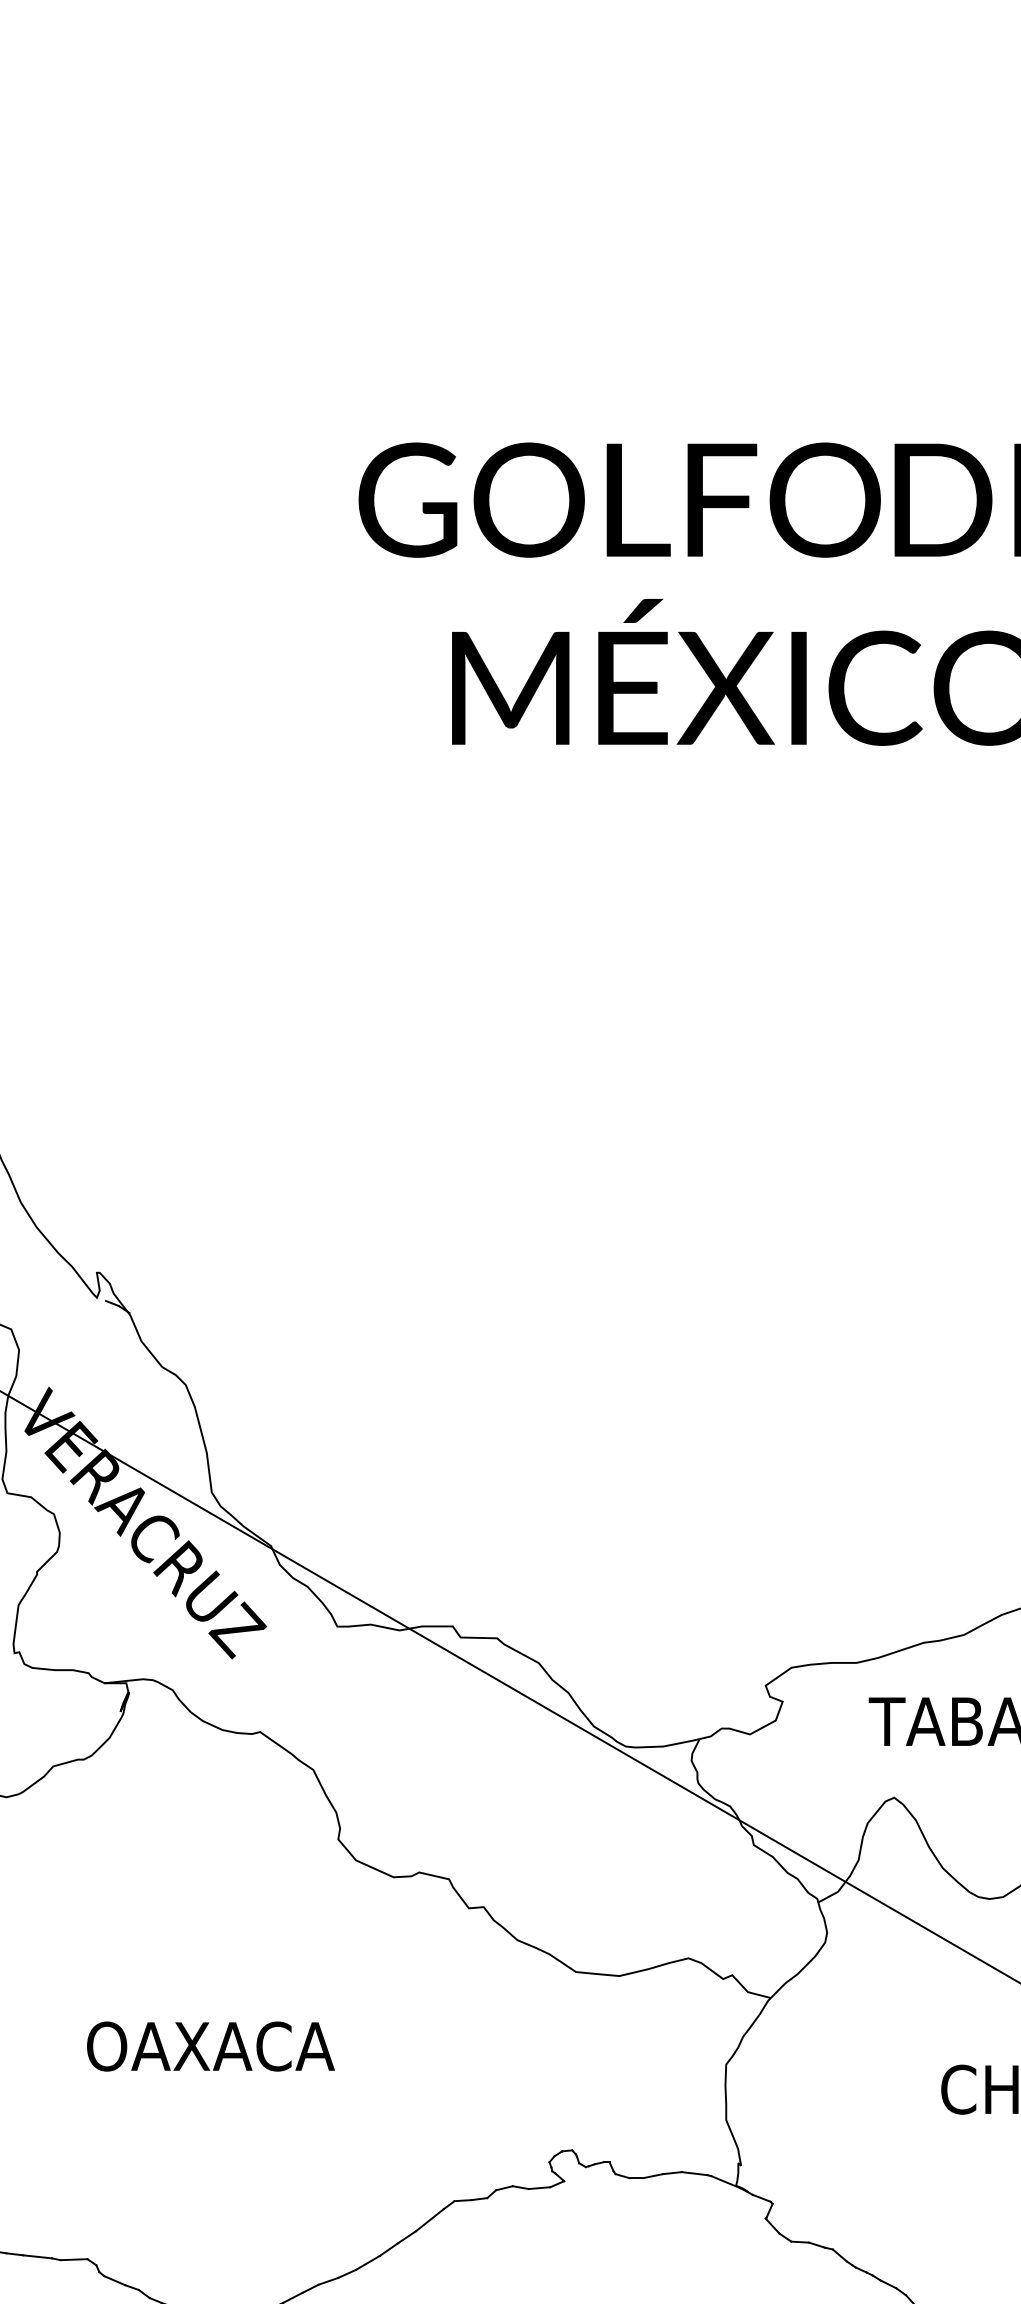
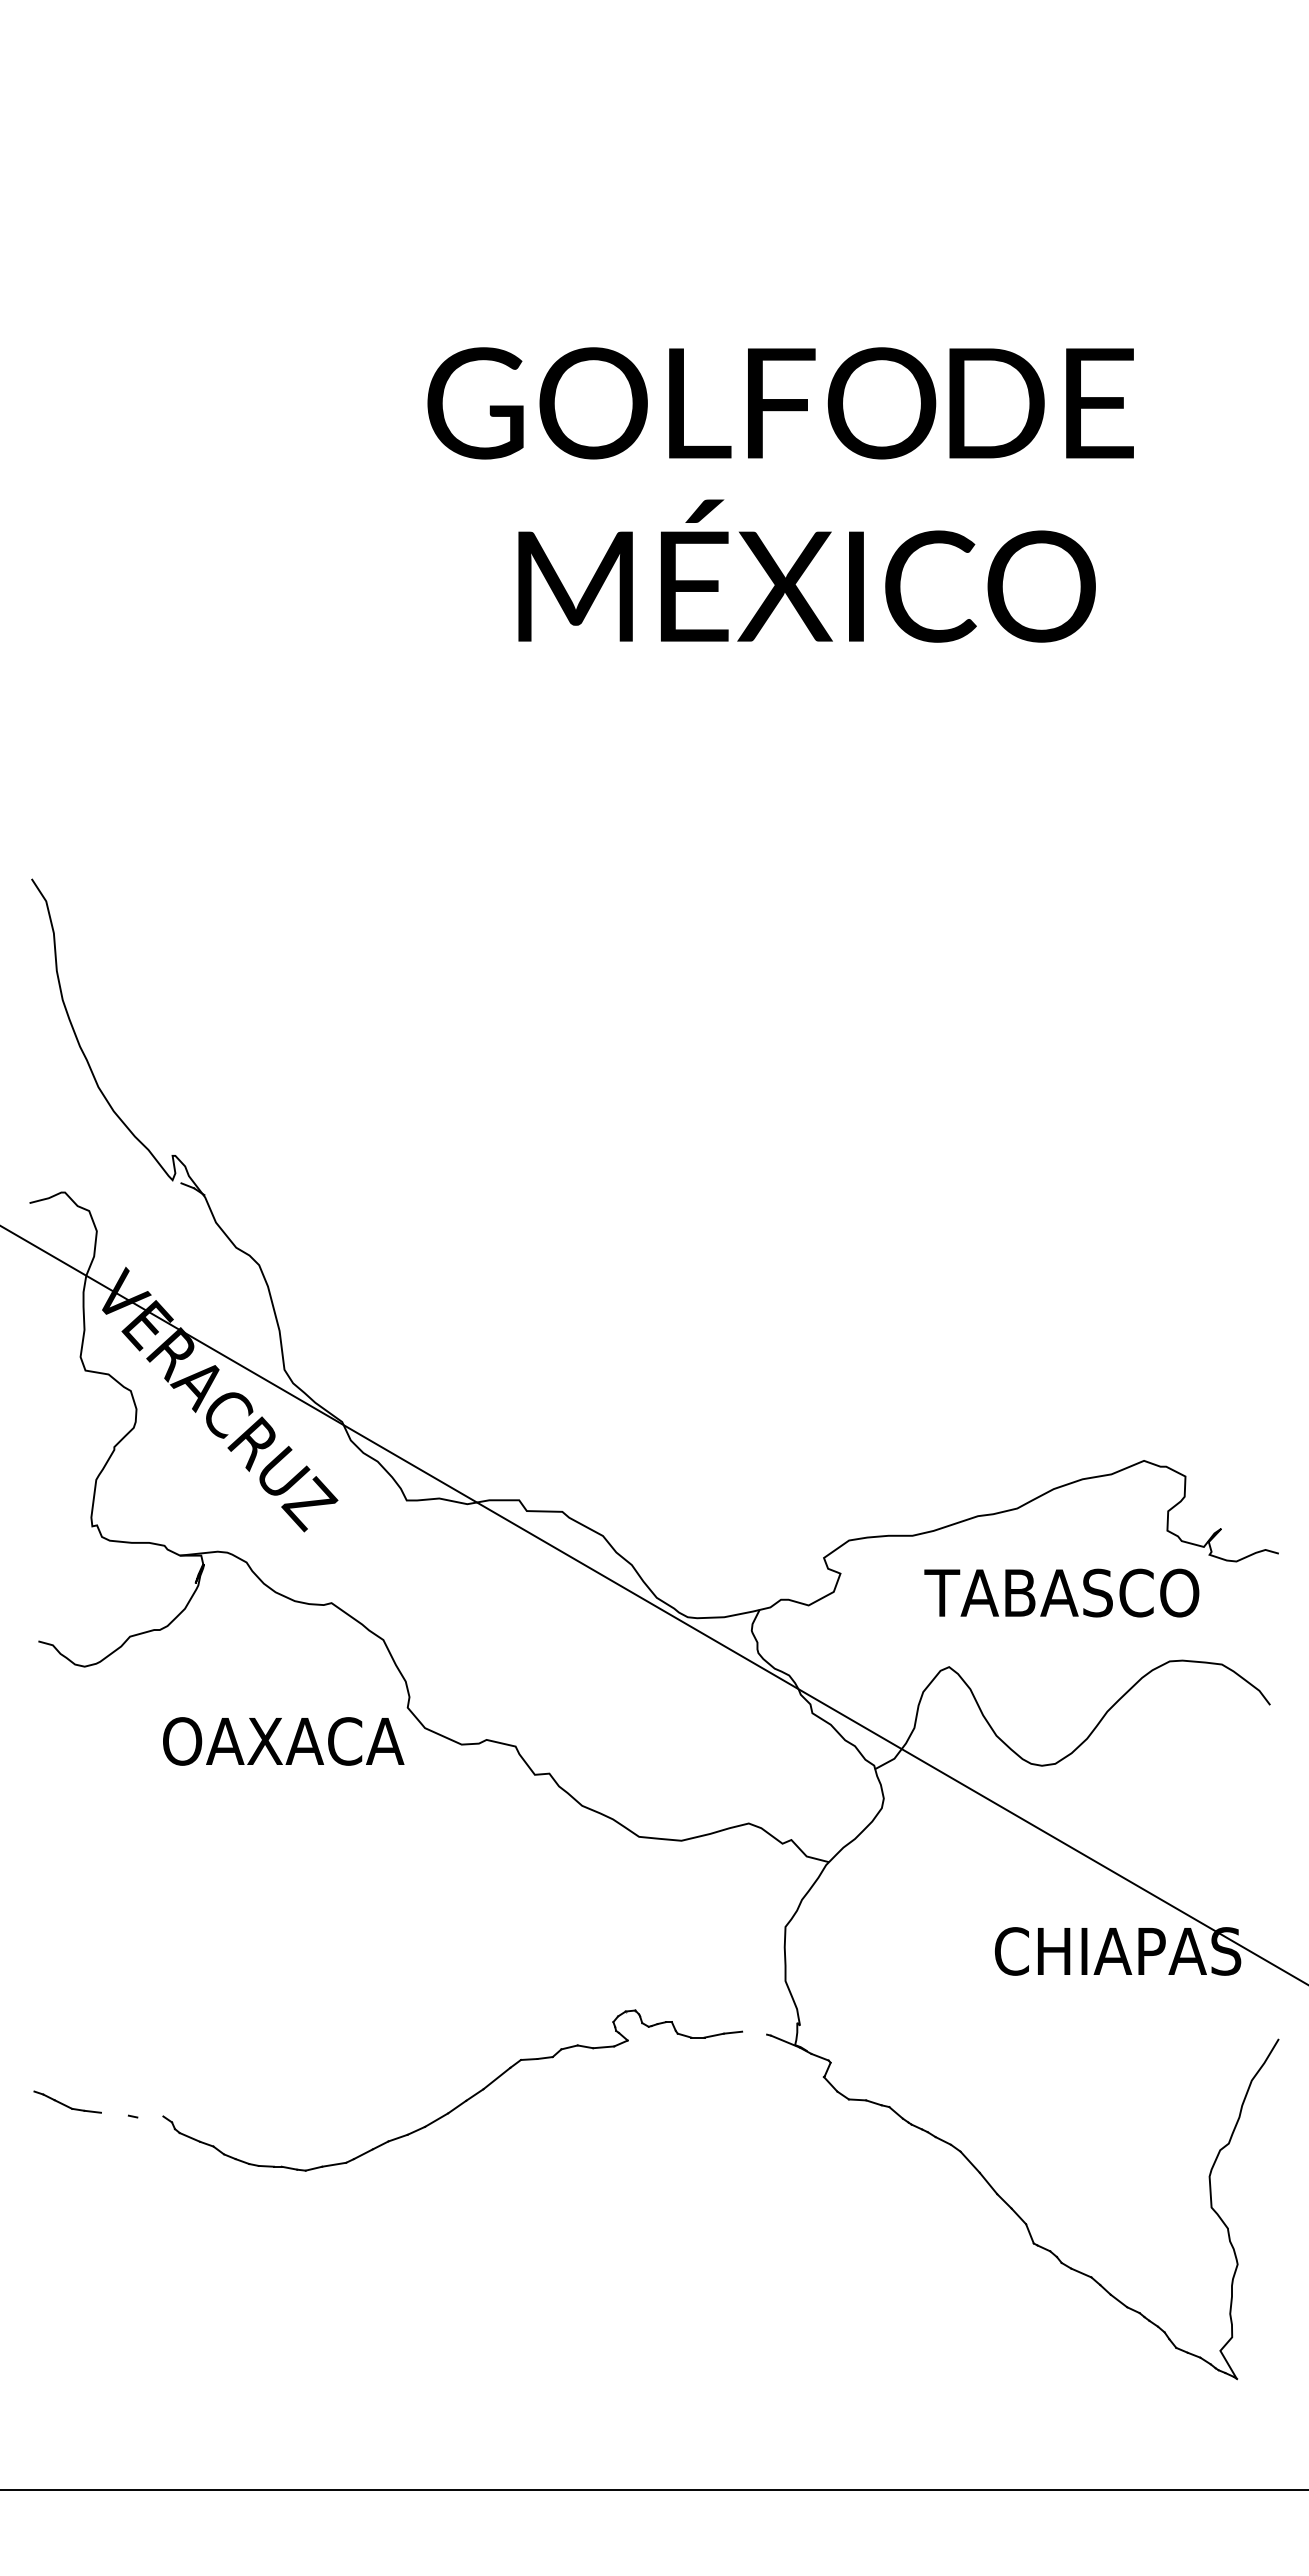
text: (210, 2046) -> (283, 1741), moved
line: (694, 2172) -> (754, 2032), removed
line: (37, 2256) -> (114, 2113), removed
line: (74, 2259) -> (150, 2116), removed

